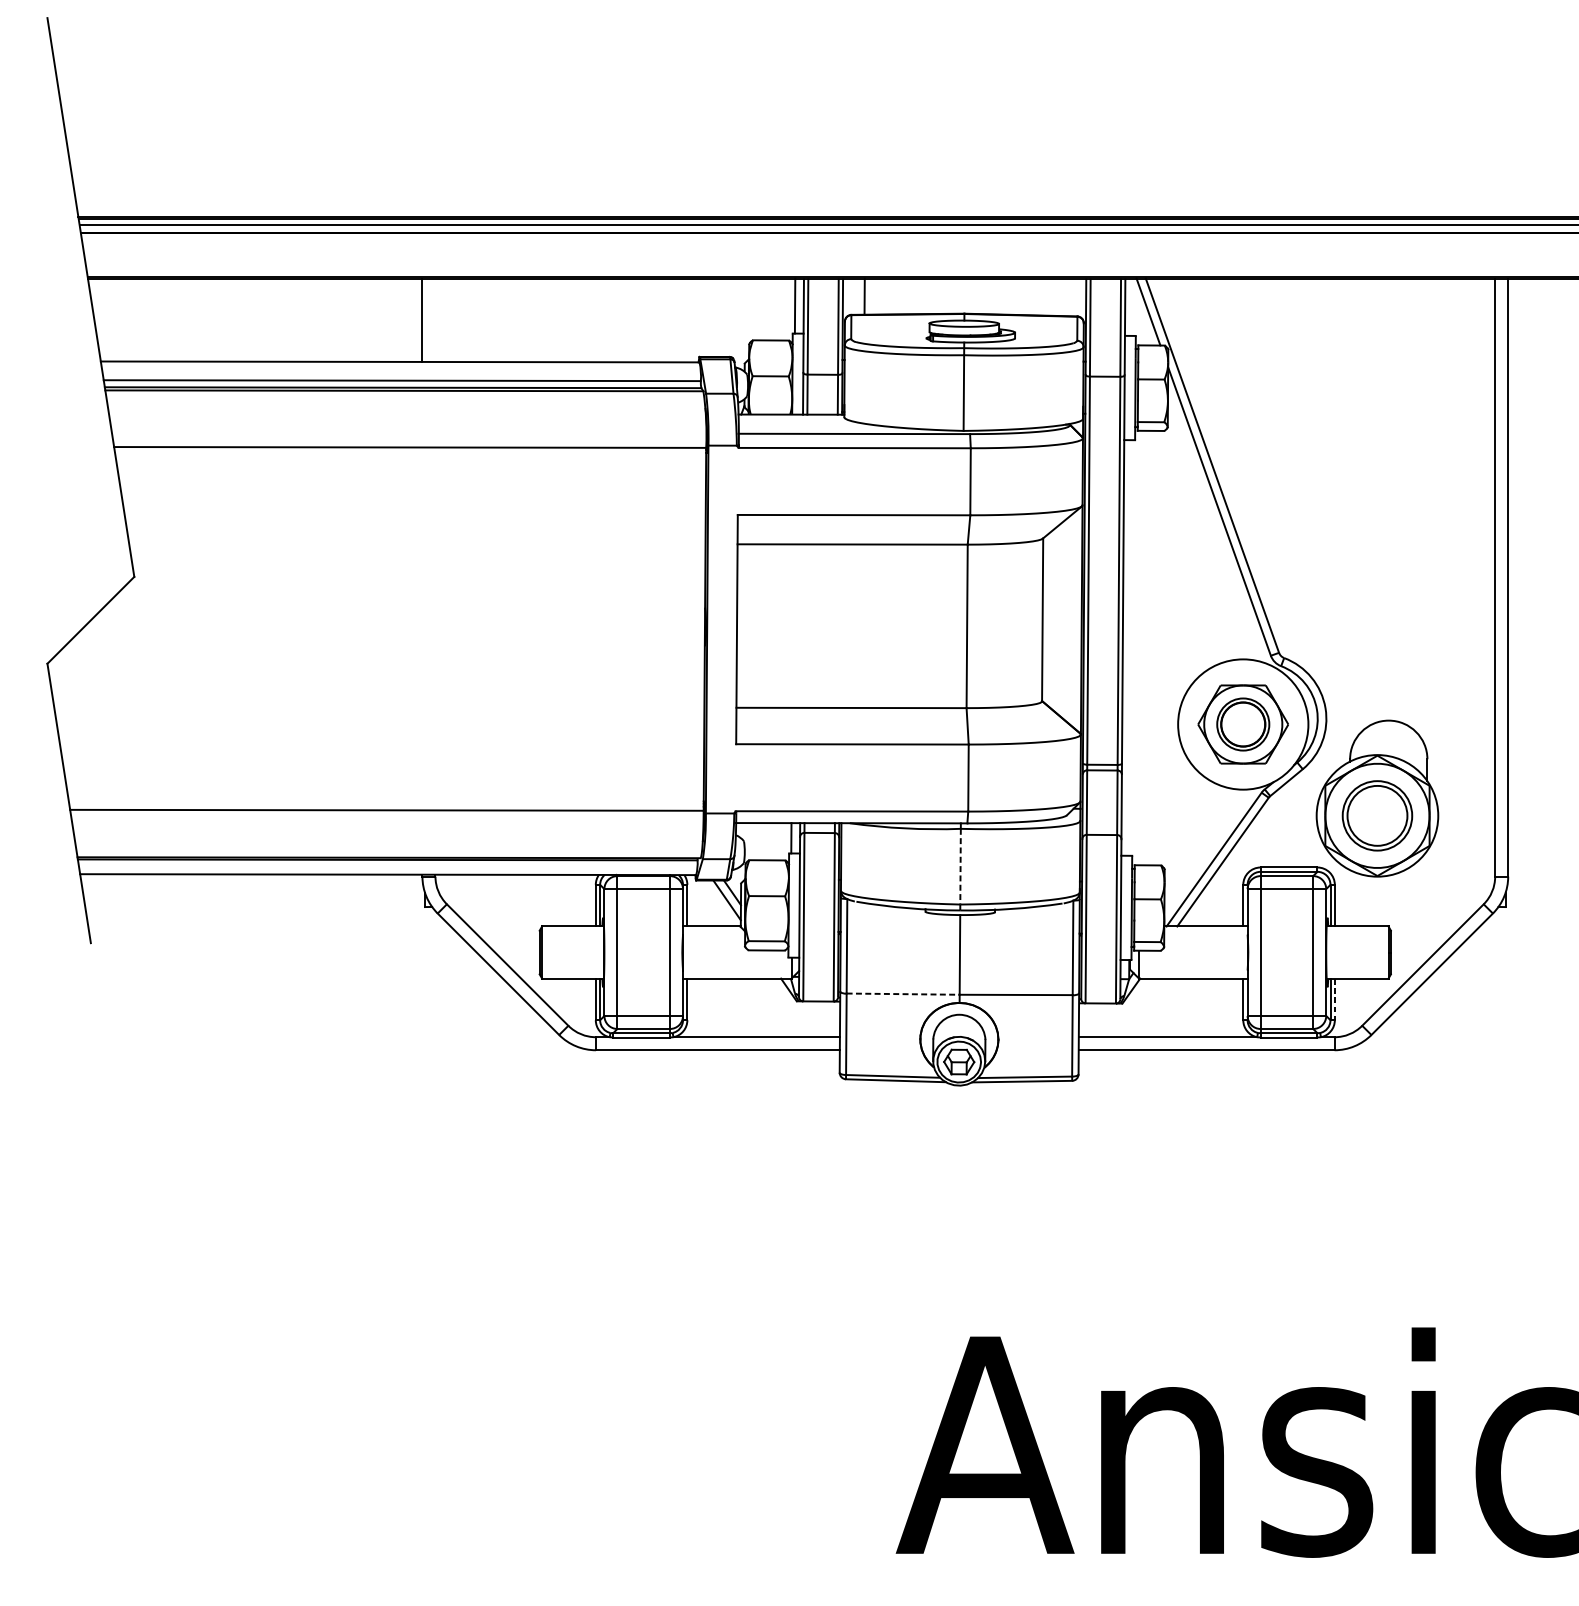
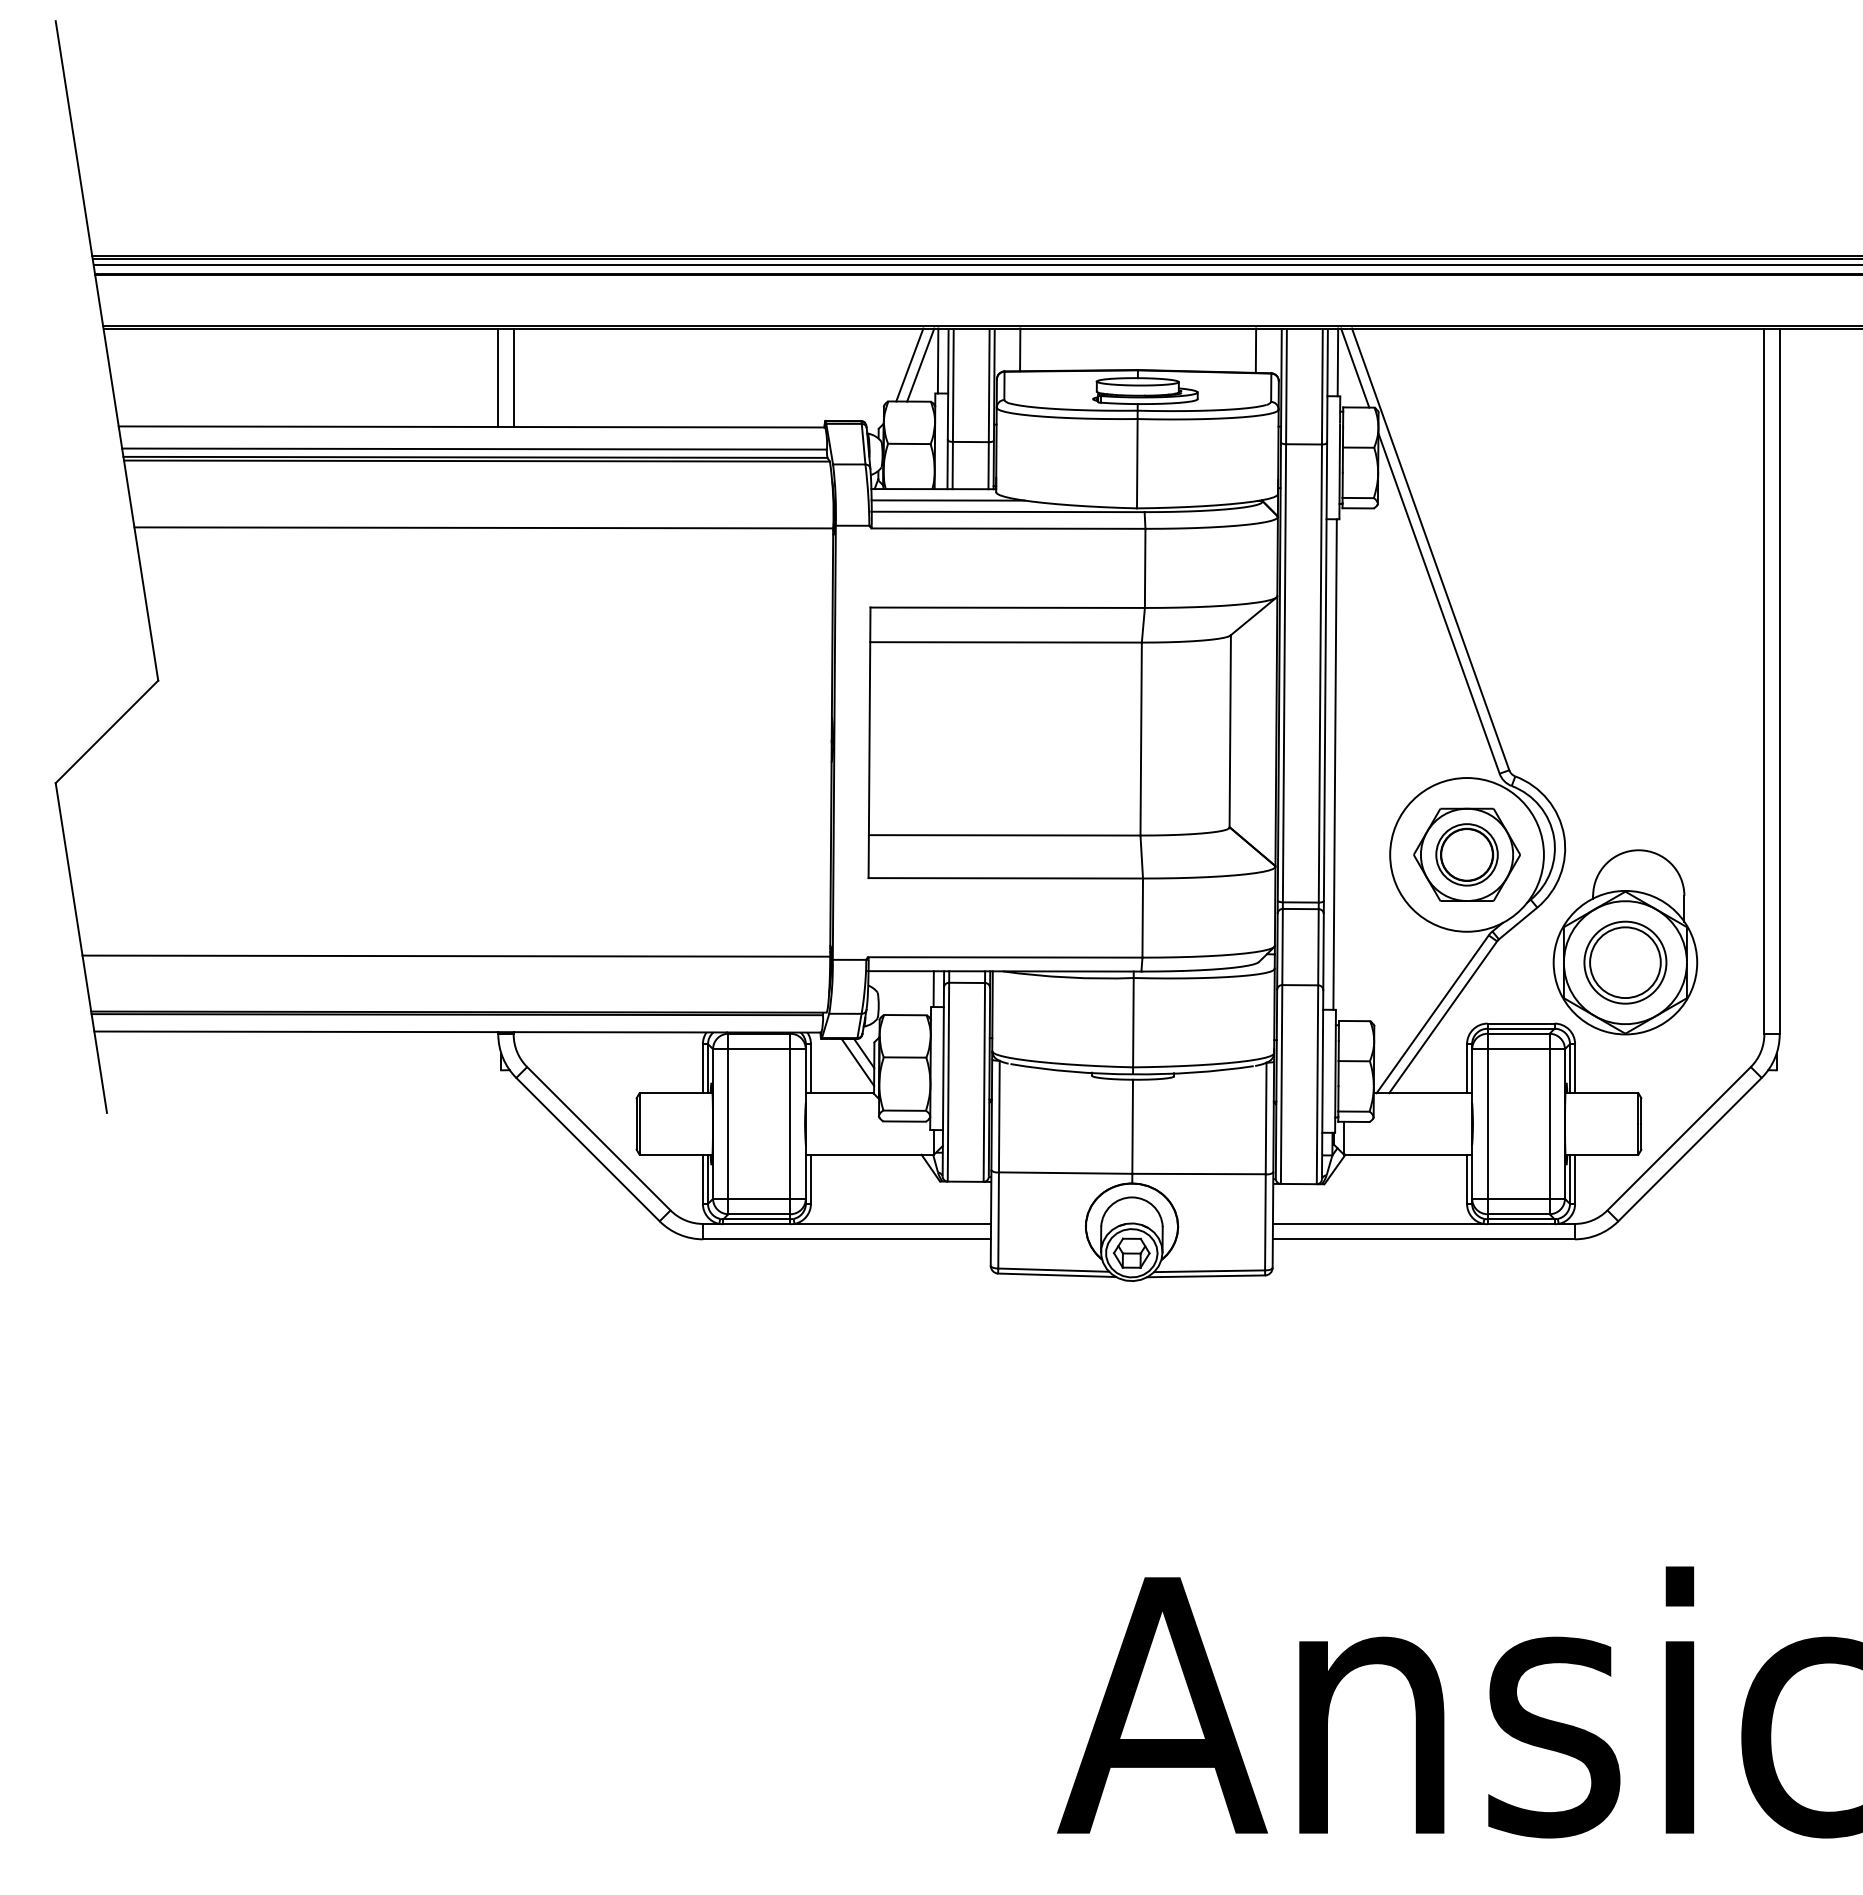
line: (1064, 297) -> (1255, 350), added
line: (1133, 307) -> (1337, 362), added
line: (770, 309) -> (909, 364), added
line: (780, 309) -> (920, 364), added
line: (435, 320) -> (513, 377), added
line: (803, 424) -> (947, 500), added
line: (1130, 647) -> (1334, 764), added
line: (960, 866) -> (1133, 1022), dashed -> solid
line: (903, 994) -> (1065, 1173), dashed -> solid
line: (1335, 999) -> (1575, 1179), dashed -> solid

